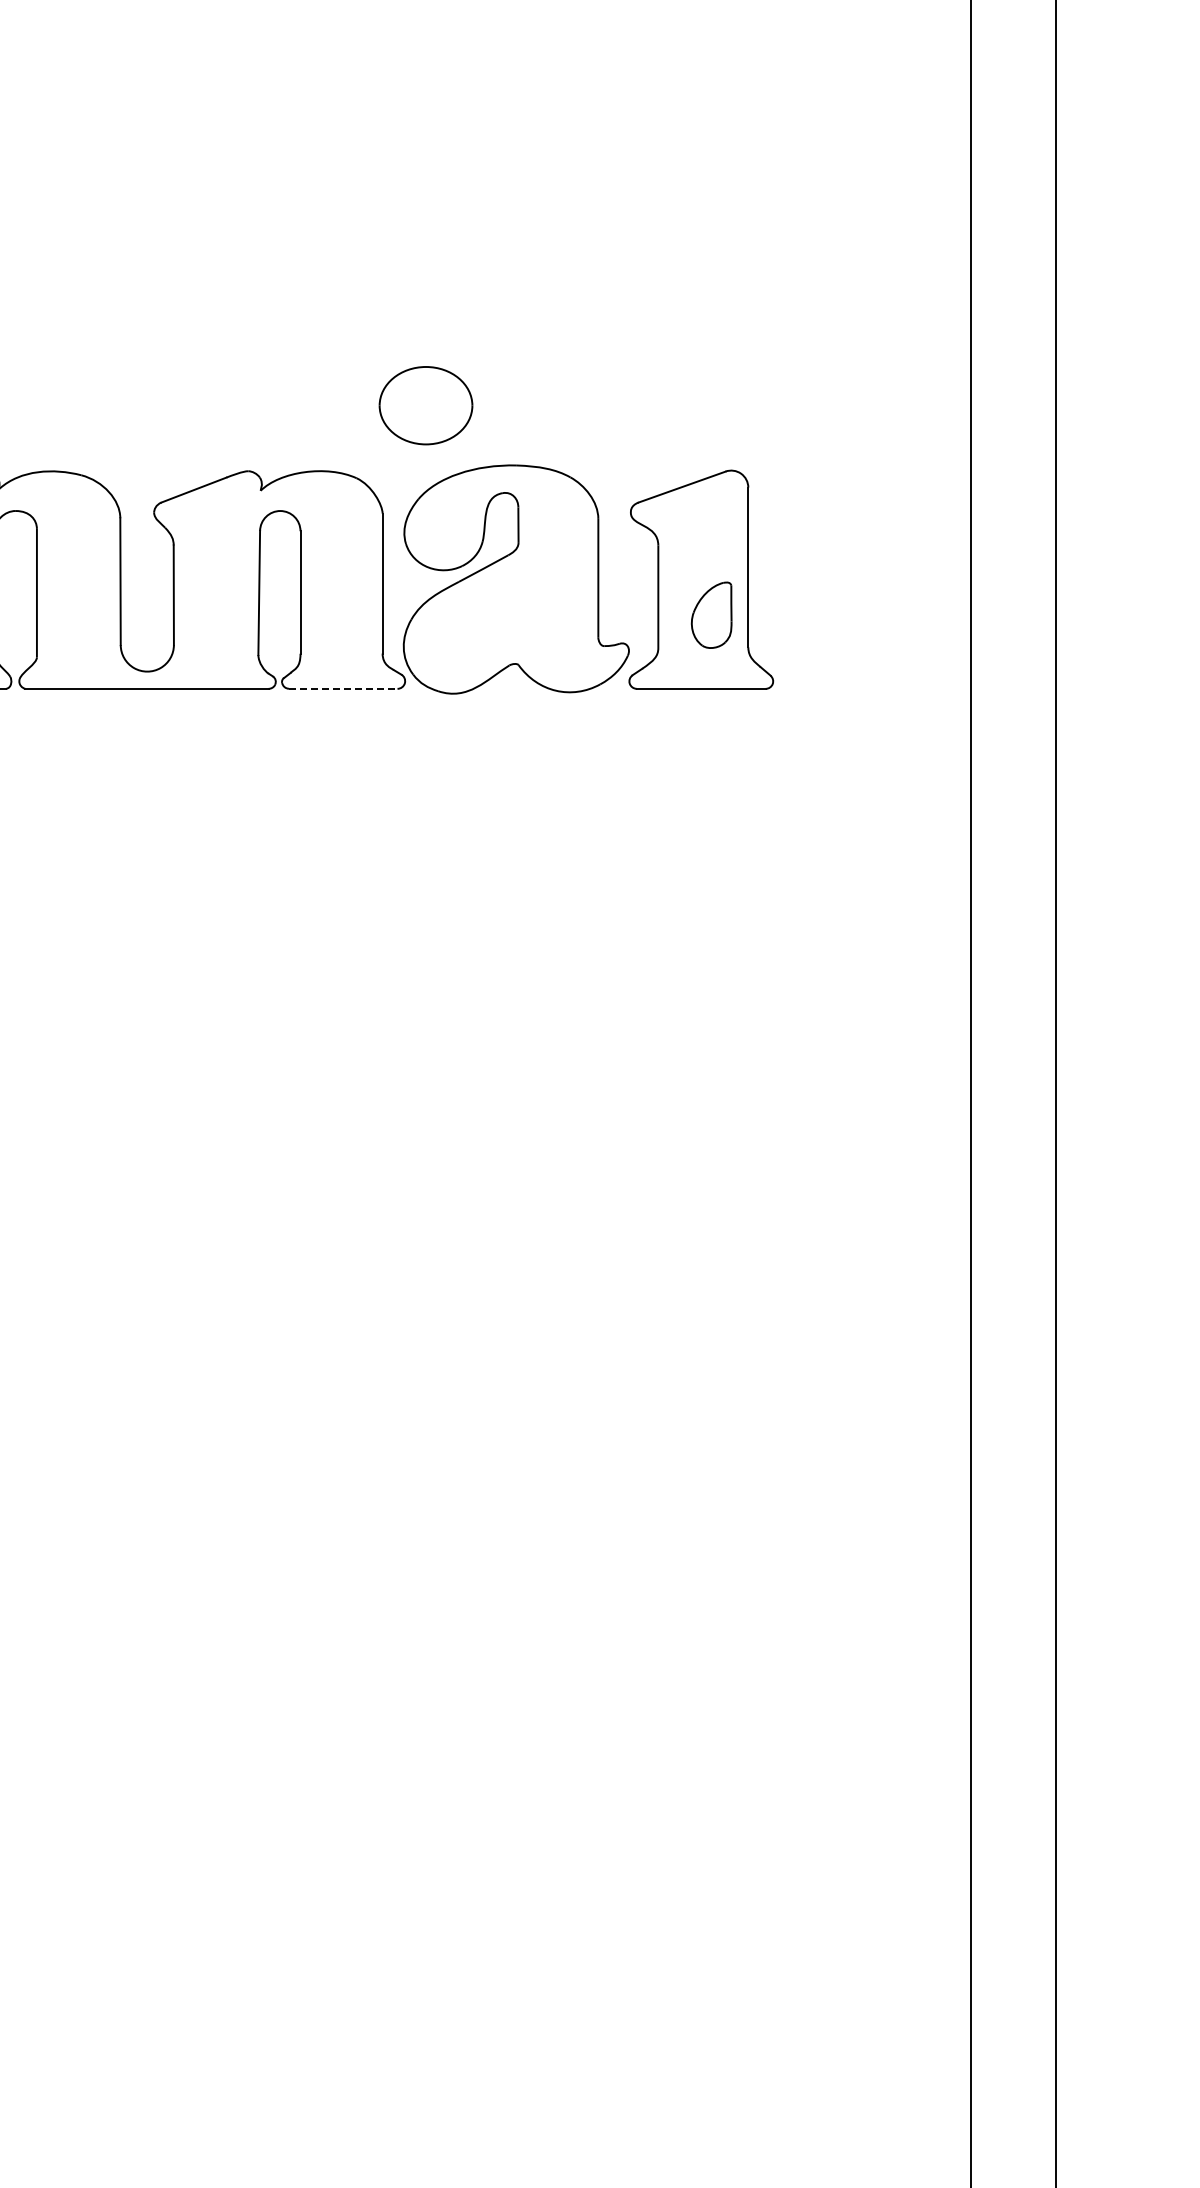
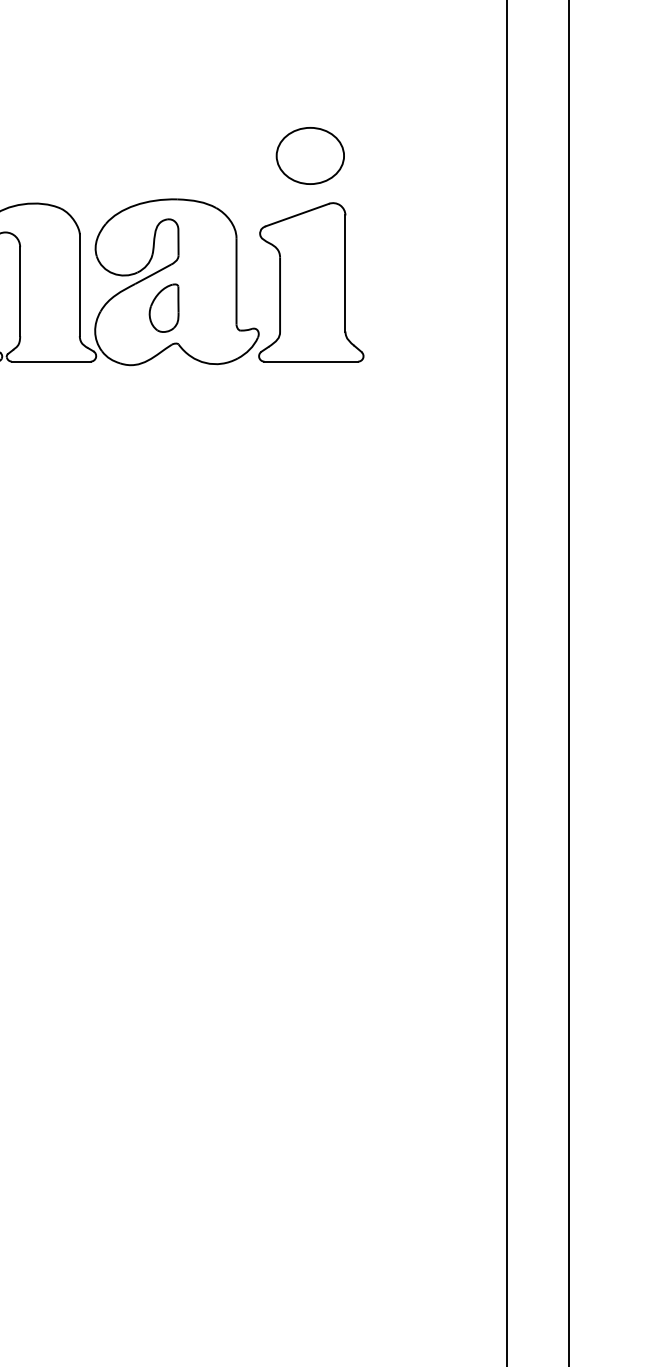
part: (425, 405) -> (310, 155), moved
part: (711, 614) -> (163, 307), moved
line: (343, 688) -> (51, 361), dashed -> solid

